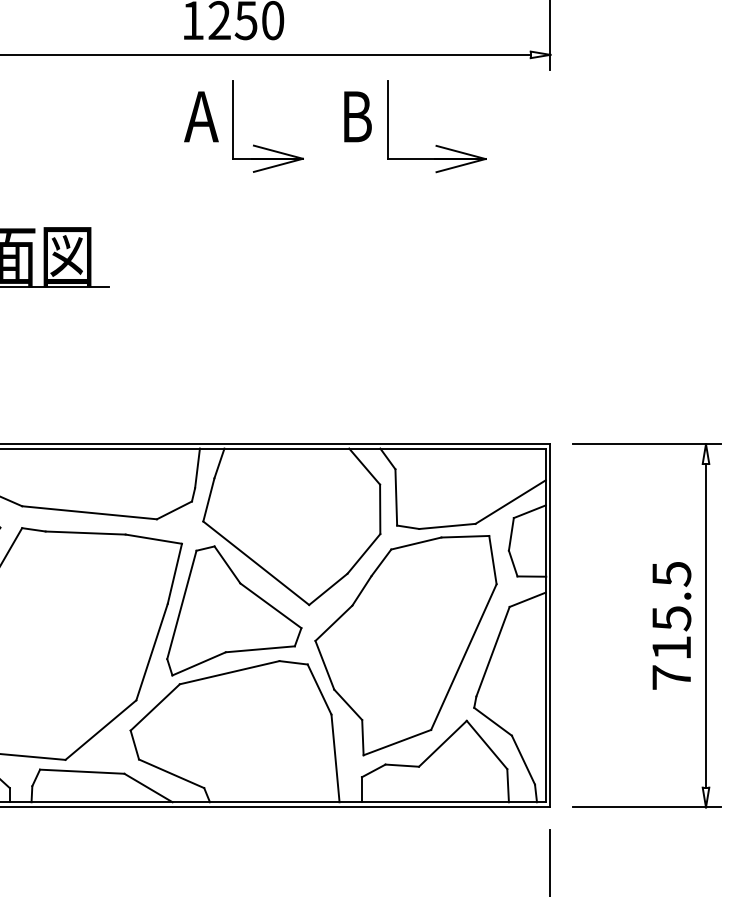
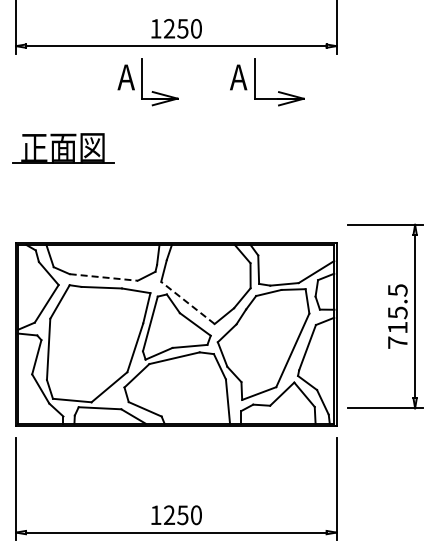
text: (356, 116) -> (238, 77), B -> A
part: (243, 126) -> (147, 82), moved
line: (91, 512) -> (104, 277), solid -> dashed
line: (255, 562) -> (187, 302), solid -> dashed
part: (647, 625) -> (385, 316), moved

